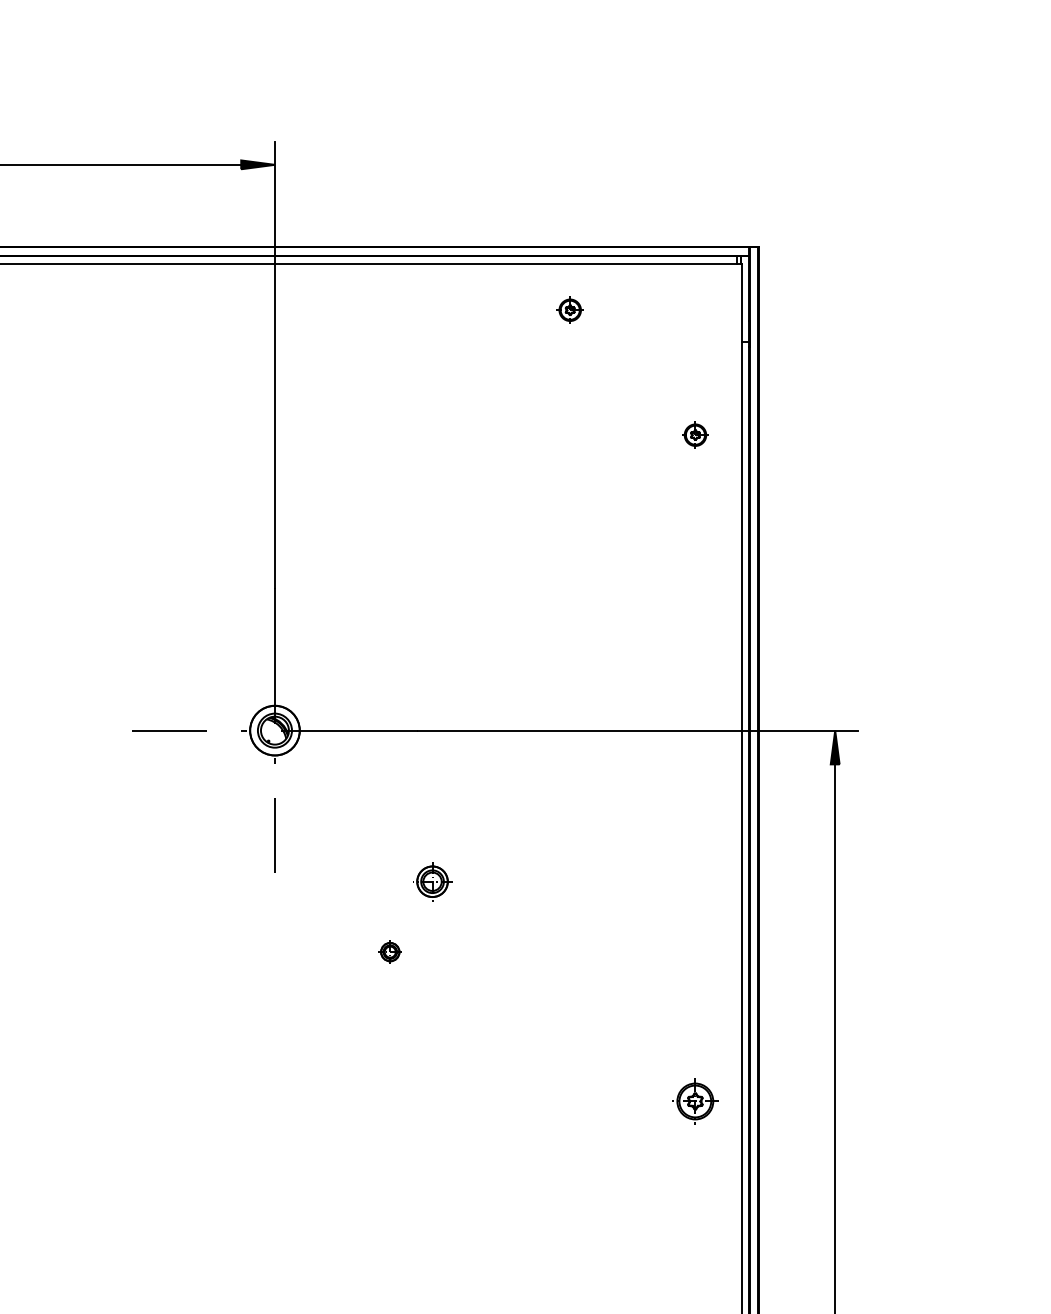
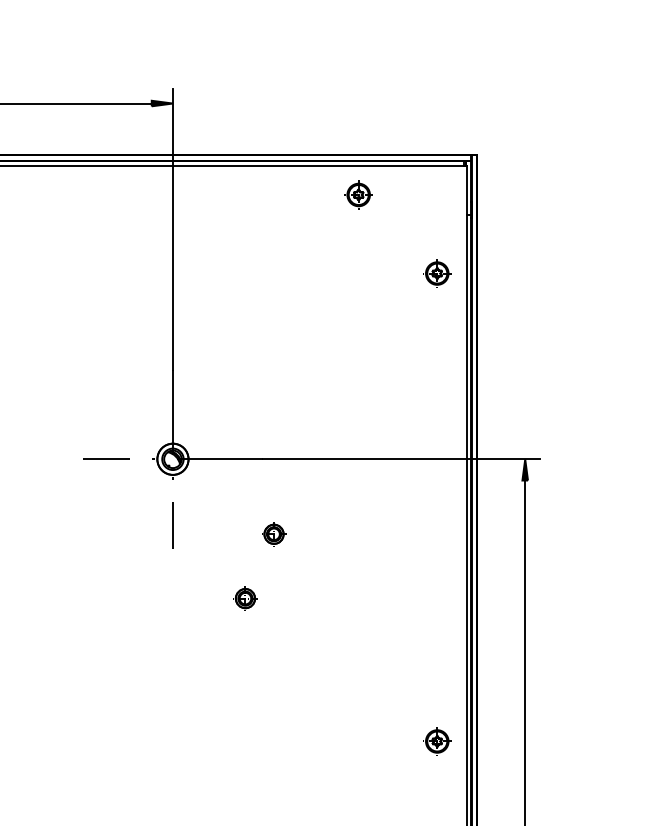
part: (570, 309) -> (358, 194), size x1.67
part: (695, 435) -> (437, 273), size x1.67
part: (433, 882) -> (274, 534), moved
part: (390, 952) -> (245, 598), size x1.67
part: (695, 1101) -> (437, 741), moved

